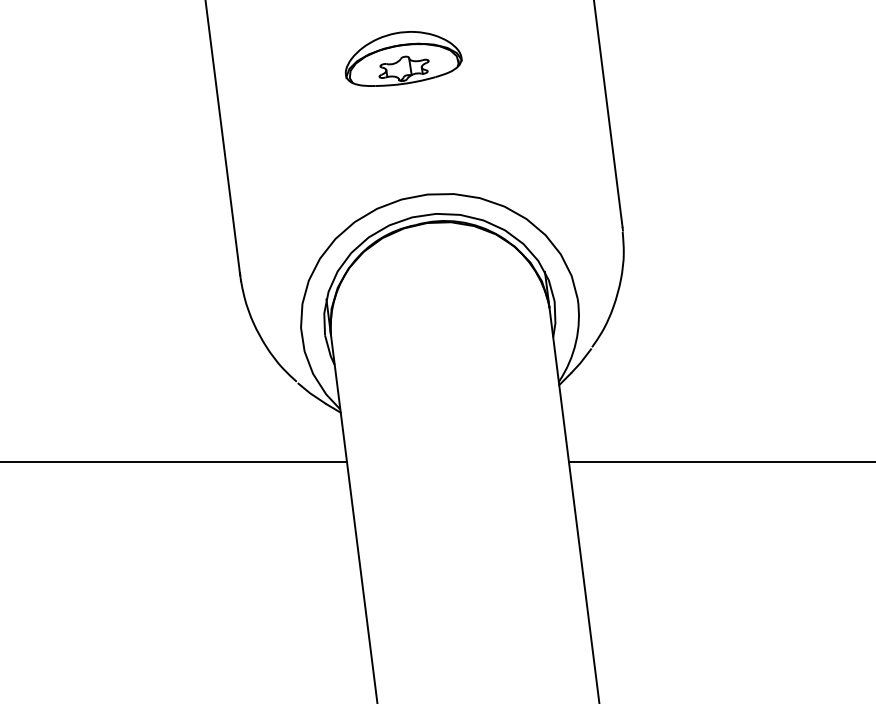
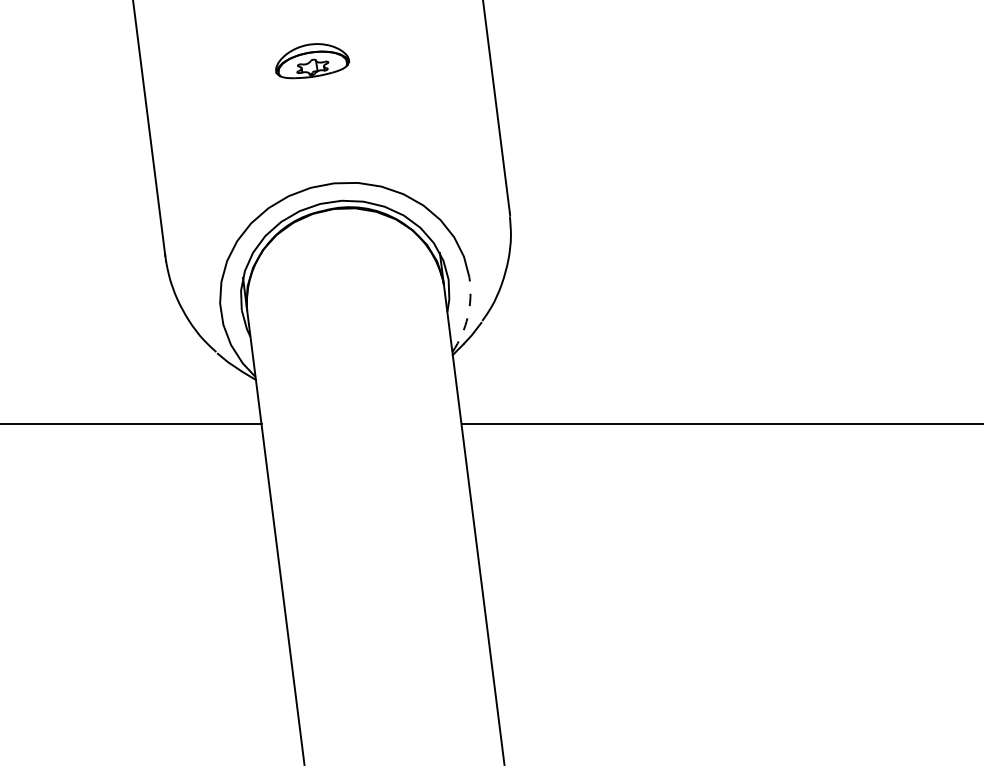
part: (403, 58) -> (312, 60), size x0.7
arc: (575, 342) -> (467, 316), solid -> dashed

